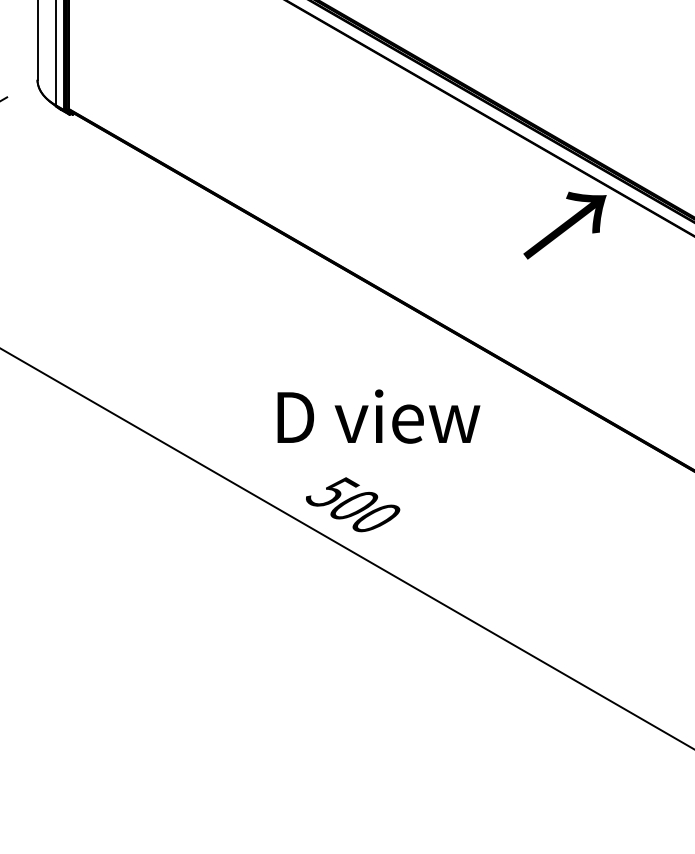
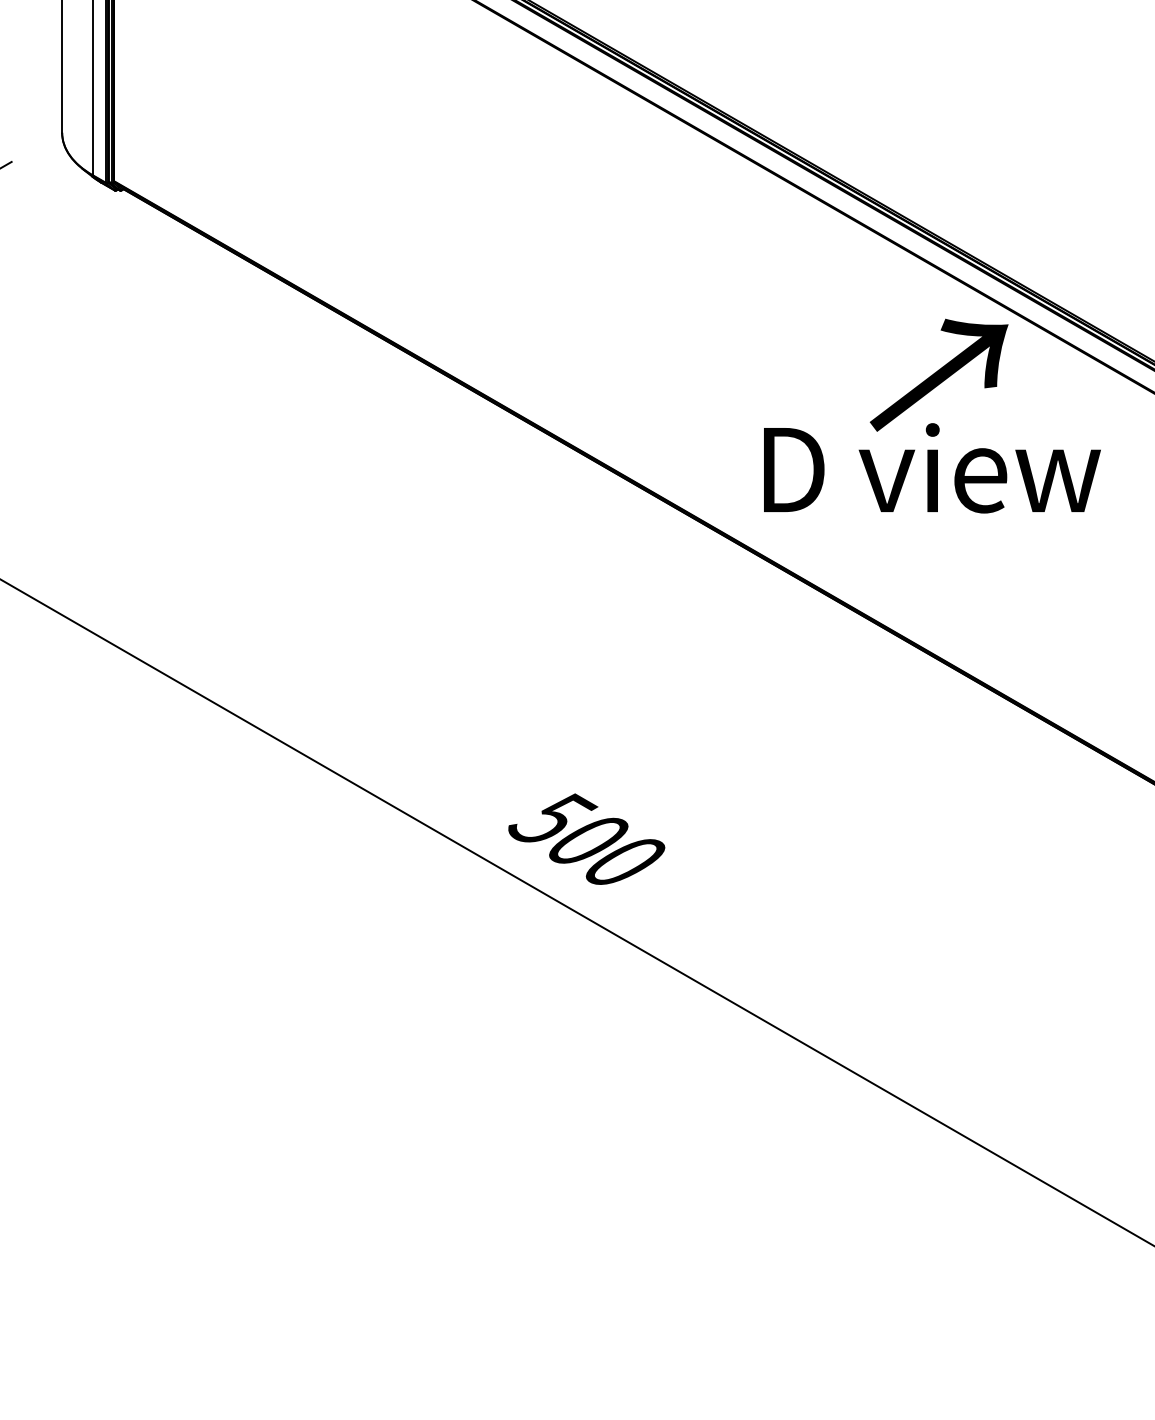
text: (378, 416) -> (931, 468), moved

